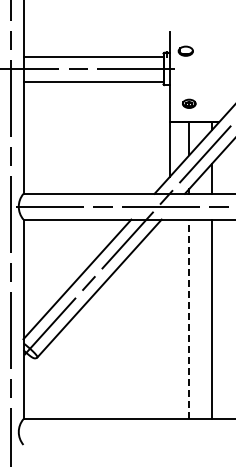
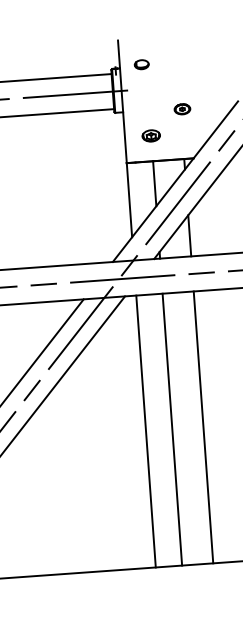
part: (186, 51) -> (142, 64), size x0.71
part: (212, 85) -> (181, 108), added
line: (169, 319) -> (145, 431), added
line: (189, 319) -> (172, 429), dashed -> solid

